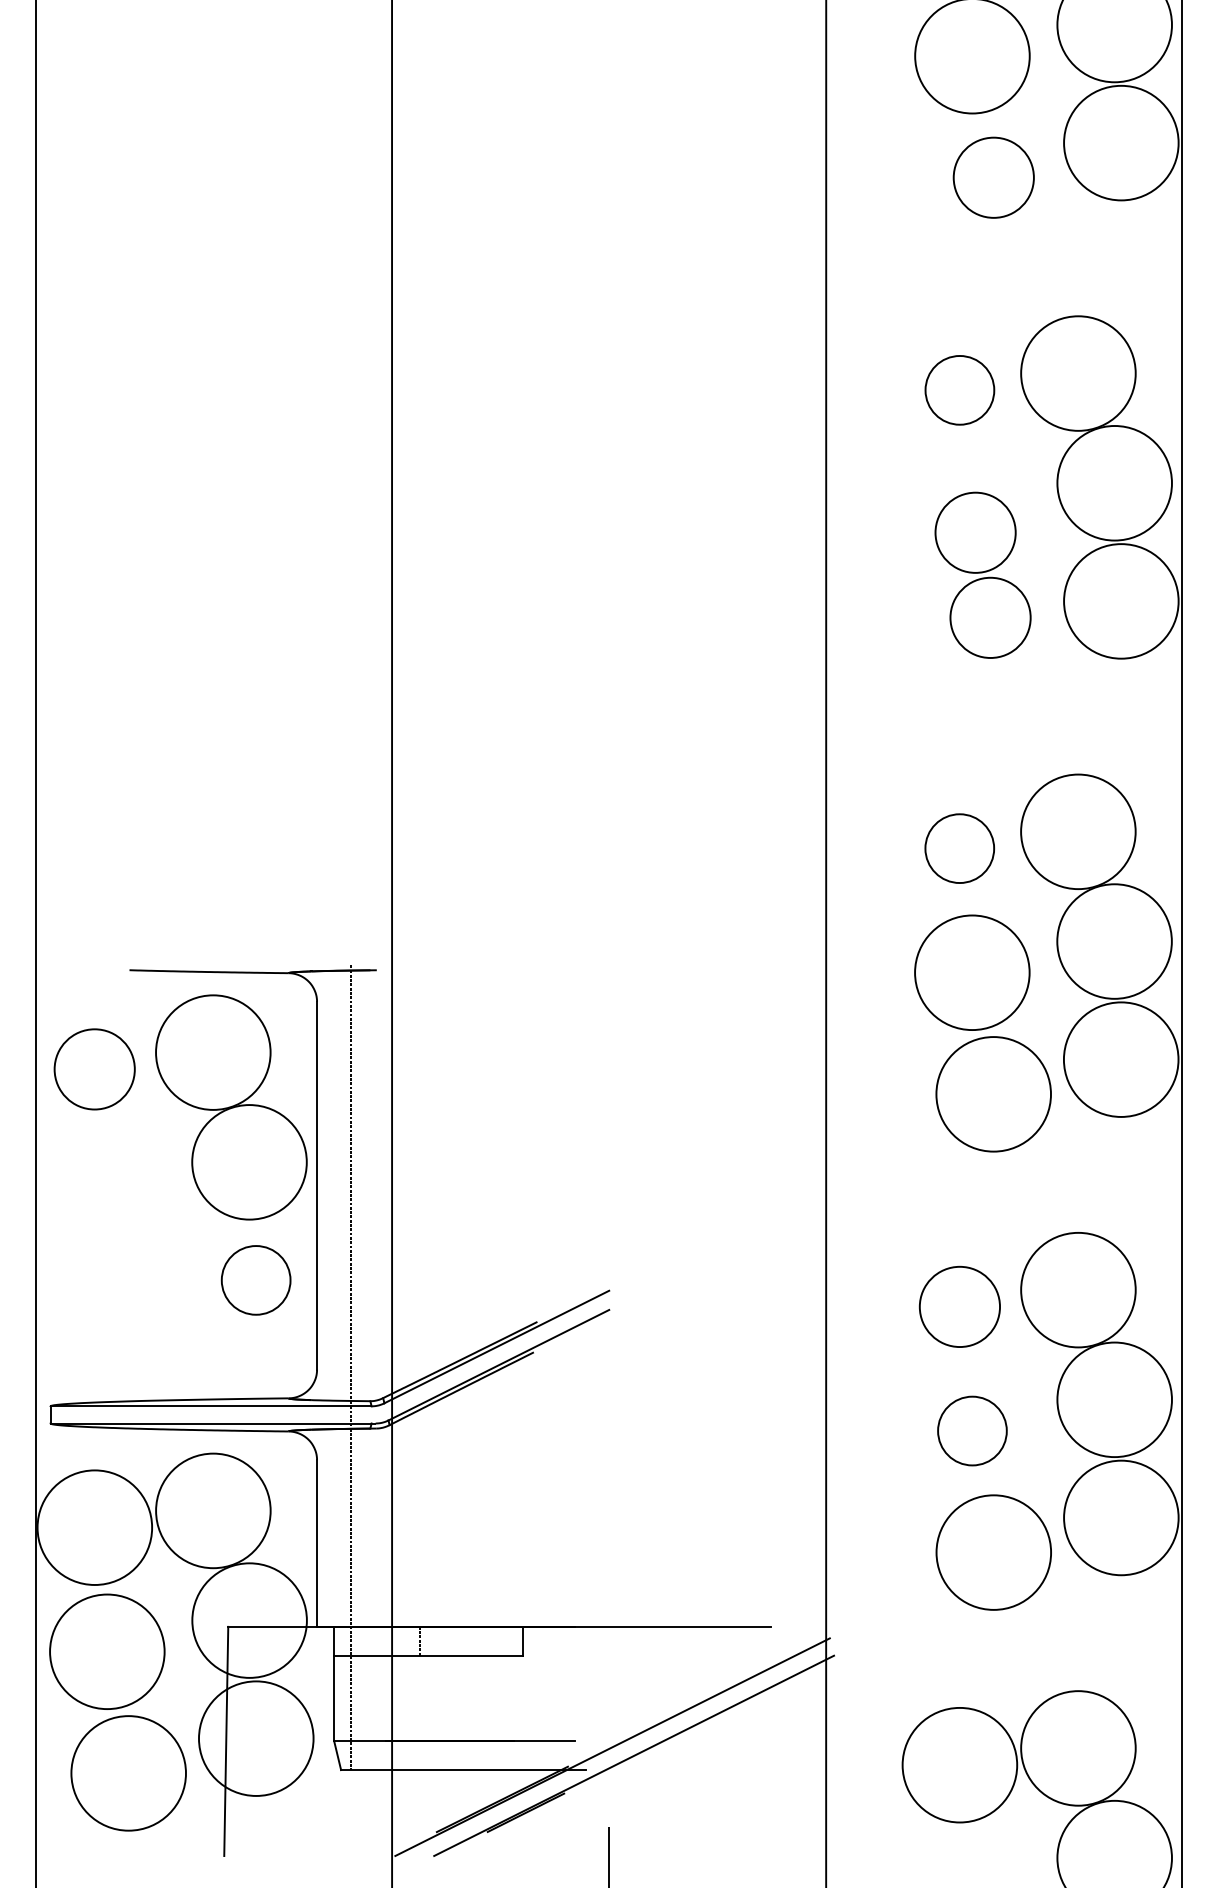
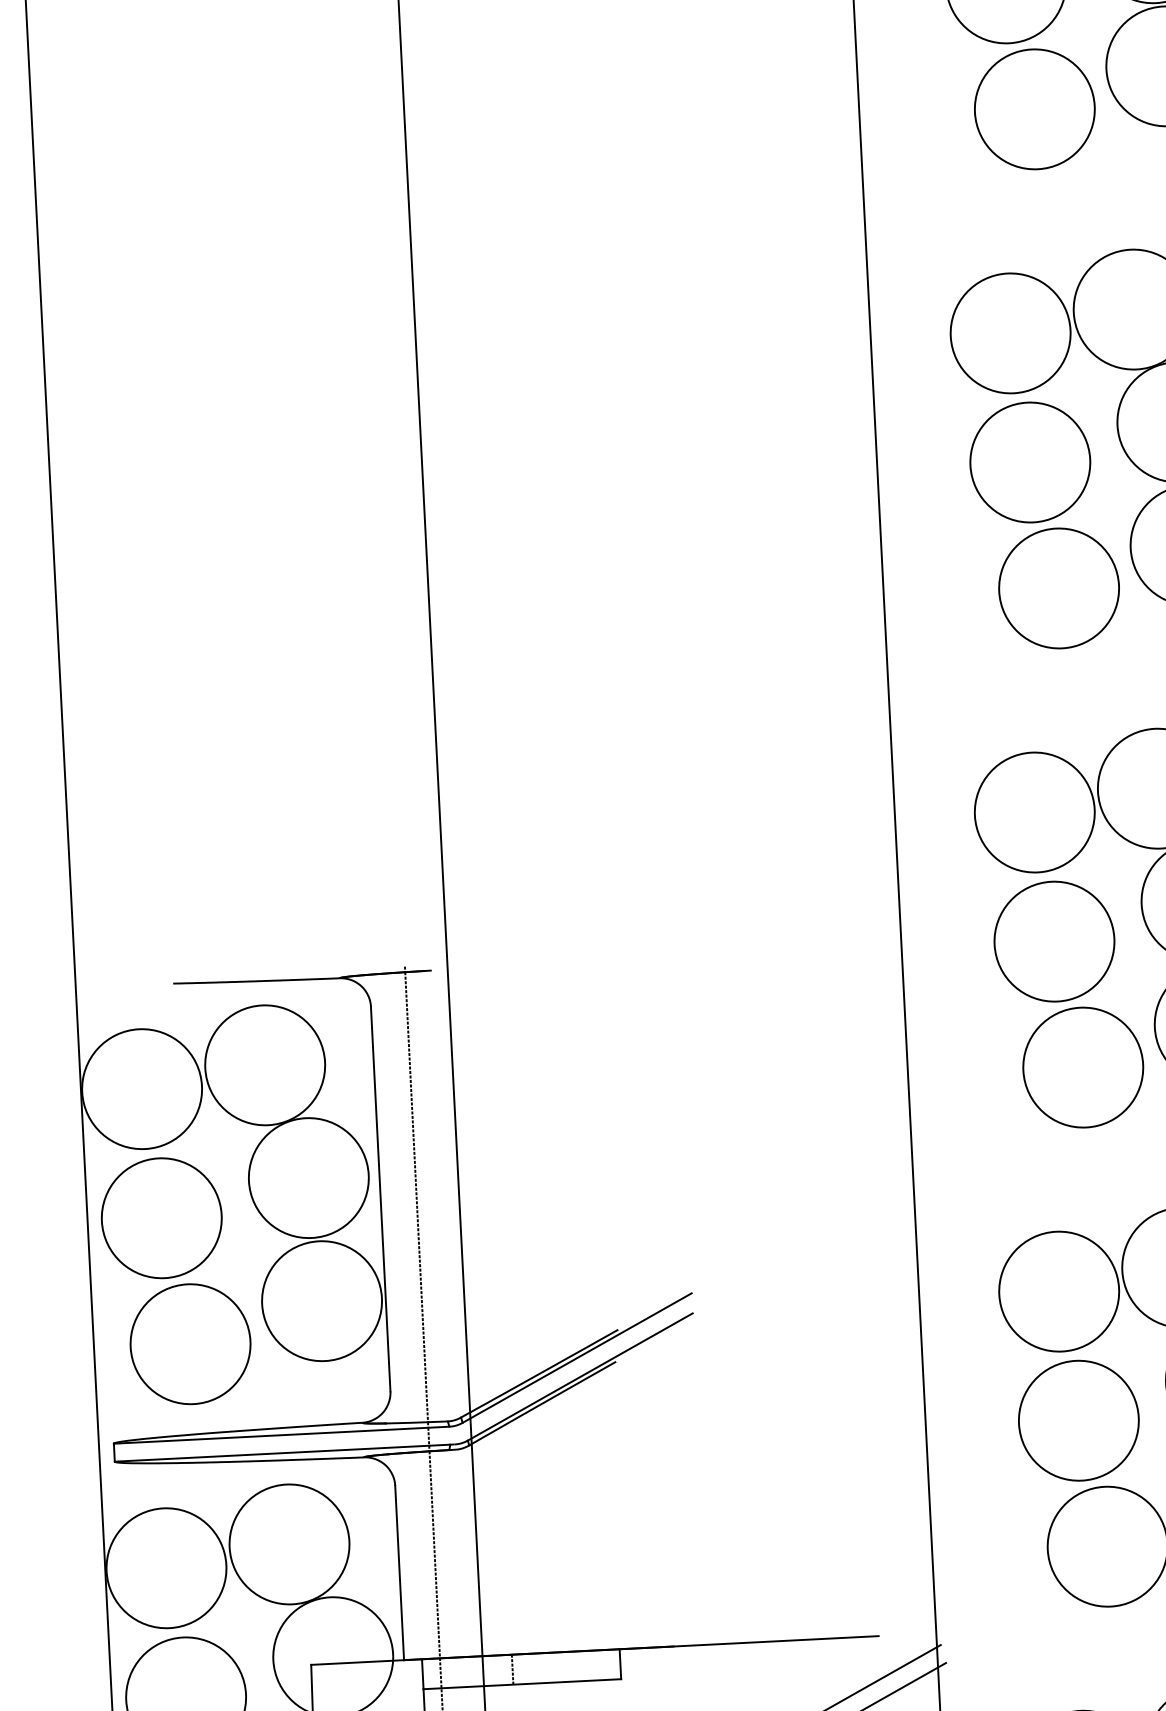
circle: (993, 177) -> (1034, 109), size x1.43
circle: (959, 390) -> (1010, 333), size x1.67
part: (982, 575) -> (1044, 525), size x1.43
circle: (959, 848) -> (1034, 812), size x1.67
circle: (94, 1069) -> (141, 1089), size x1.43
part: (117, 1254) -> (175, 1281), added
circle: (255, 1280) -> (321, 1301), size x1.67
circle: (959, 1306) -> (1058, 1291), size x1.43
circle: (972, 1430) -> (1078, 1420), size x1.67

